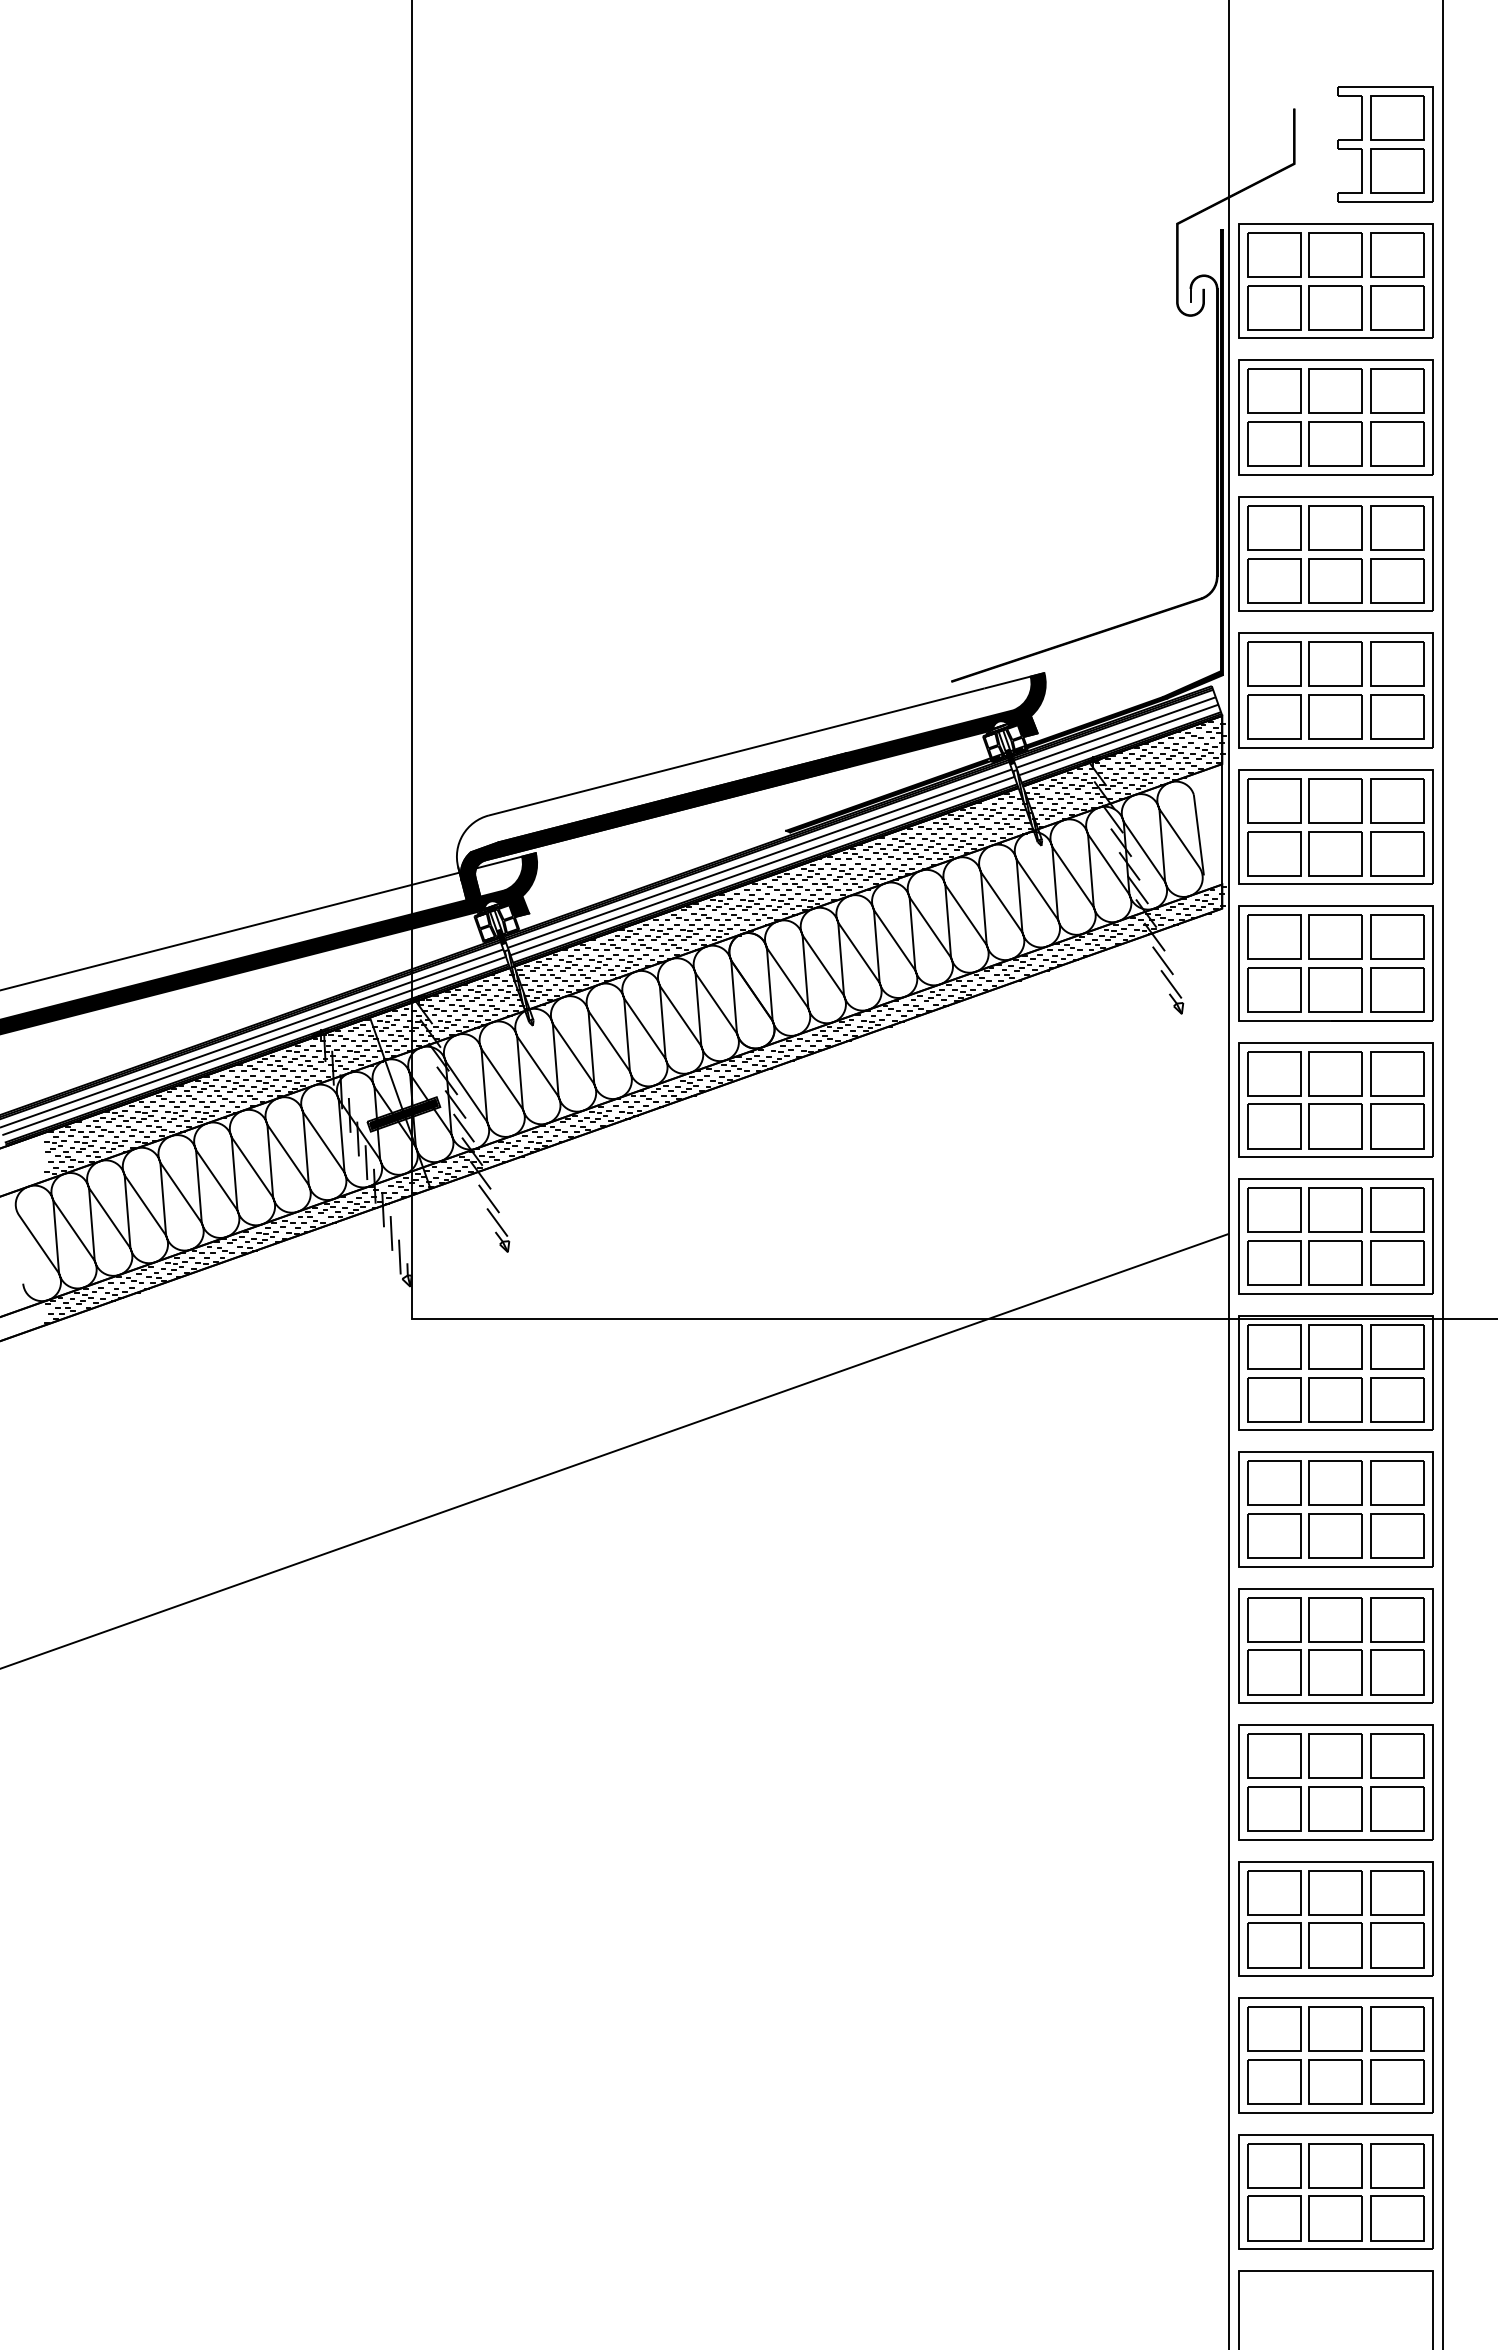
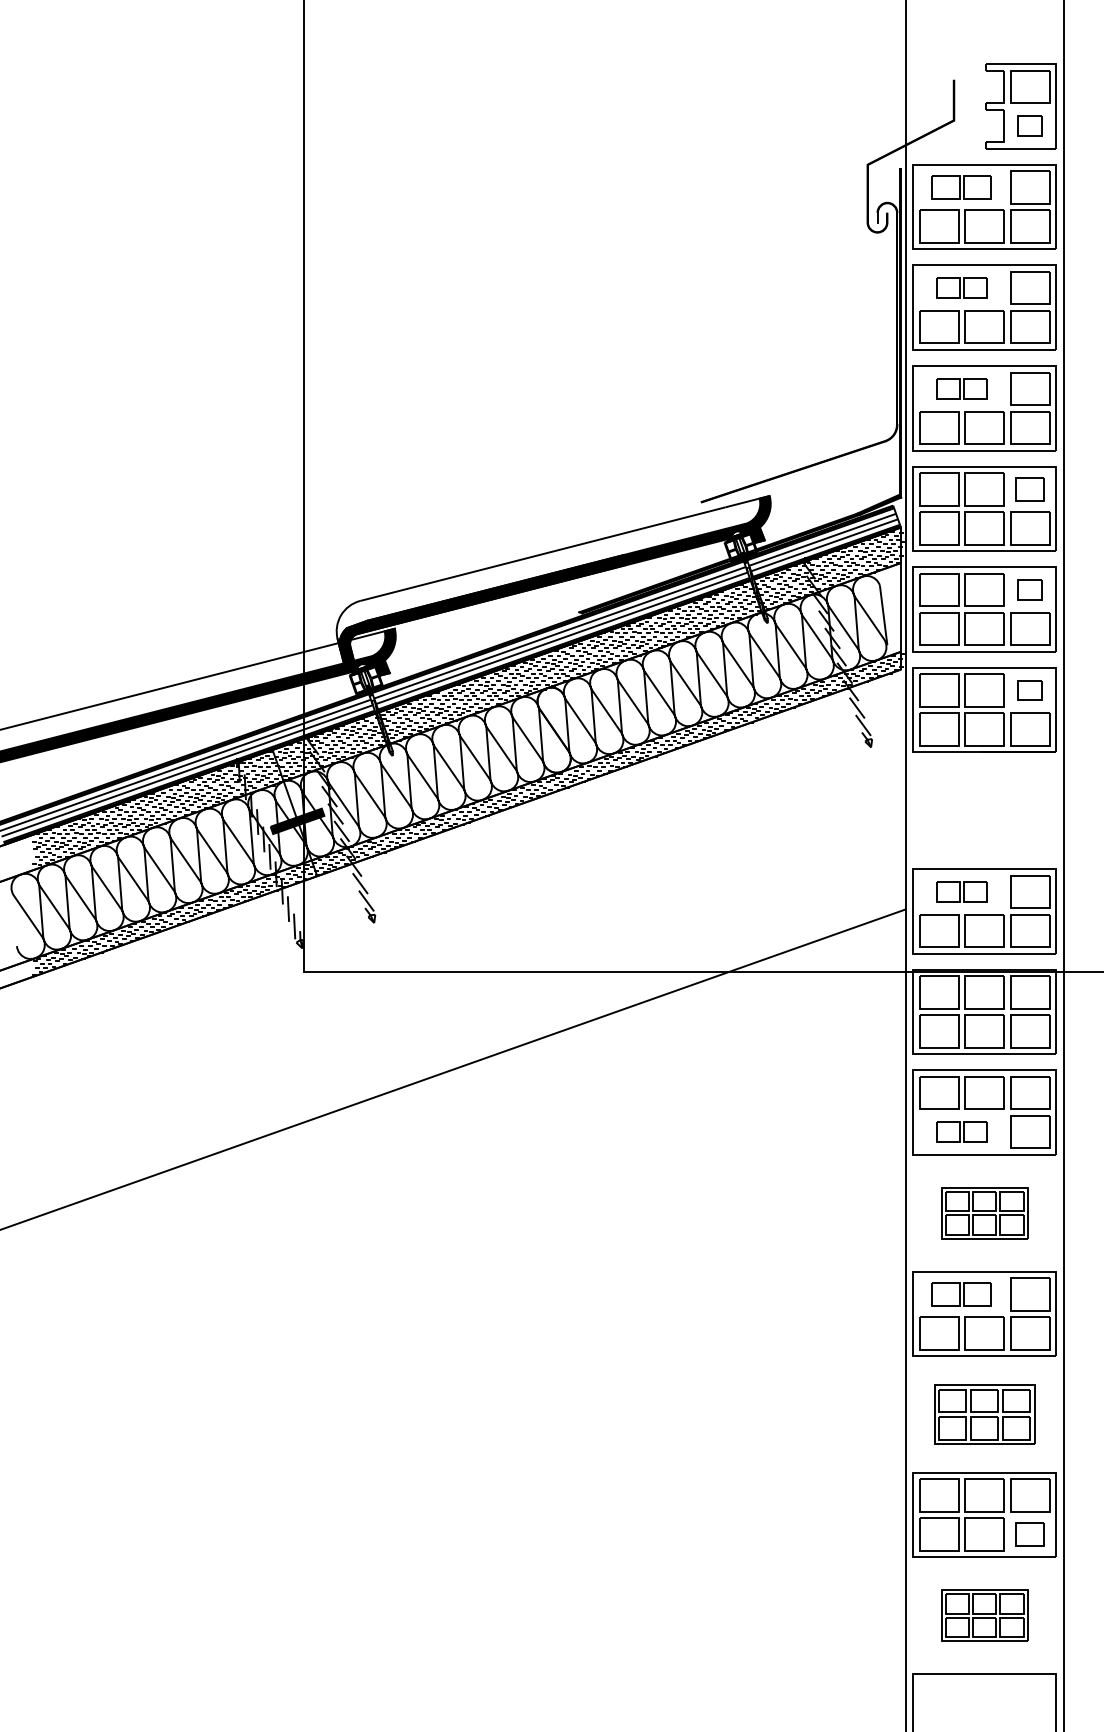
part: (1397, 170) -> (1030, 125), size x0.6
part: (1304, 254) -> (961, 187), size x0.7
part: (1304, 390) -> (961, 287), size x0.6
part: (1304, 527) -> (961, 388), size x0.6
part: (1397, 663) -> (1030, 488), size x0.7
part: (1397, 800) -> (1030, 589), size x0.6
part: (1397, 936) -> (1030, 690), size x0.6
part: (1335, 1099) -> (984, 810), removed
part: (1304, 1209) -> (961, 891), size x0.6
part: (1304, 1535) -> (961, 1131), size x0.6
part: (1335, 1645) -> (984, 1212), size x0.6
part: (1304, 1755) -> (961, 1293), size x0.7
part: (1335, 1918) -> (984, 1414), size x0.7
part: (1397, 2081) -> (1030, 1534), size x0.7
part: (1335, 2191) -> (984, 1615), size x0.6

